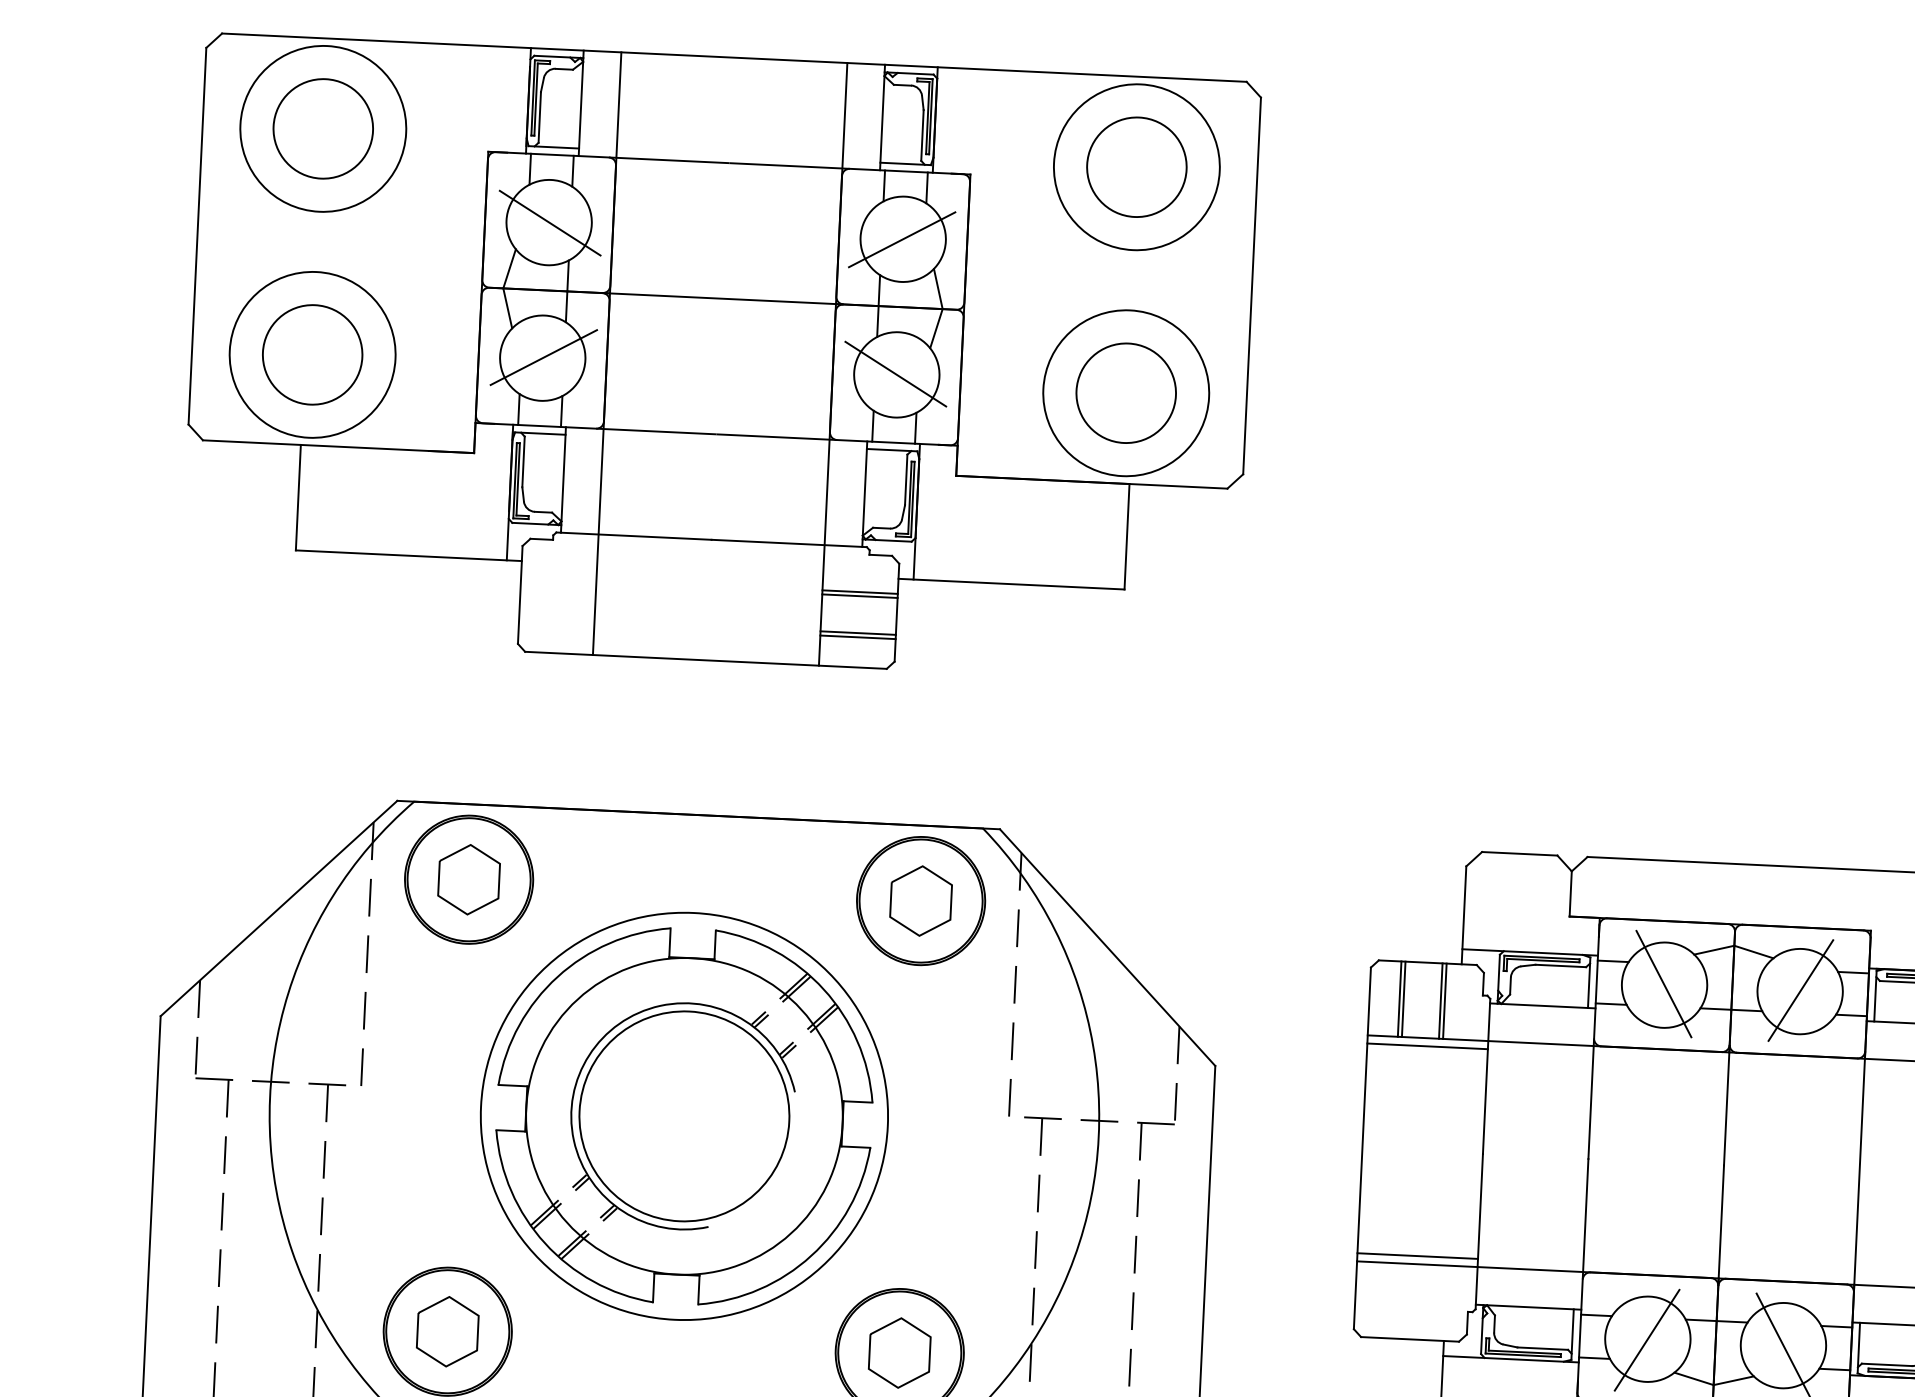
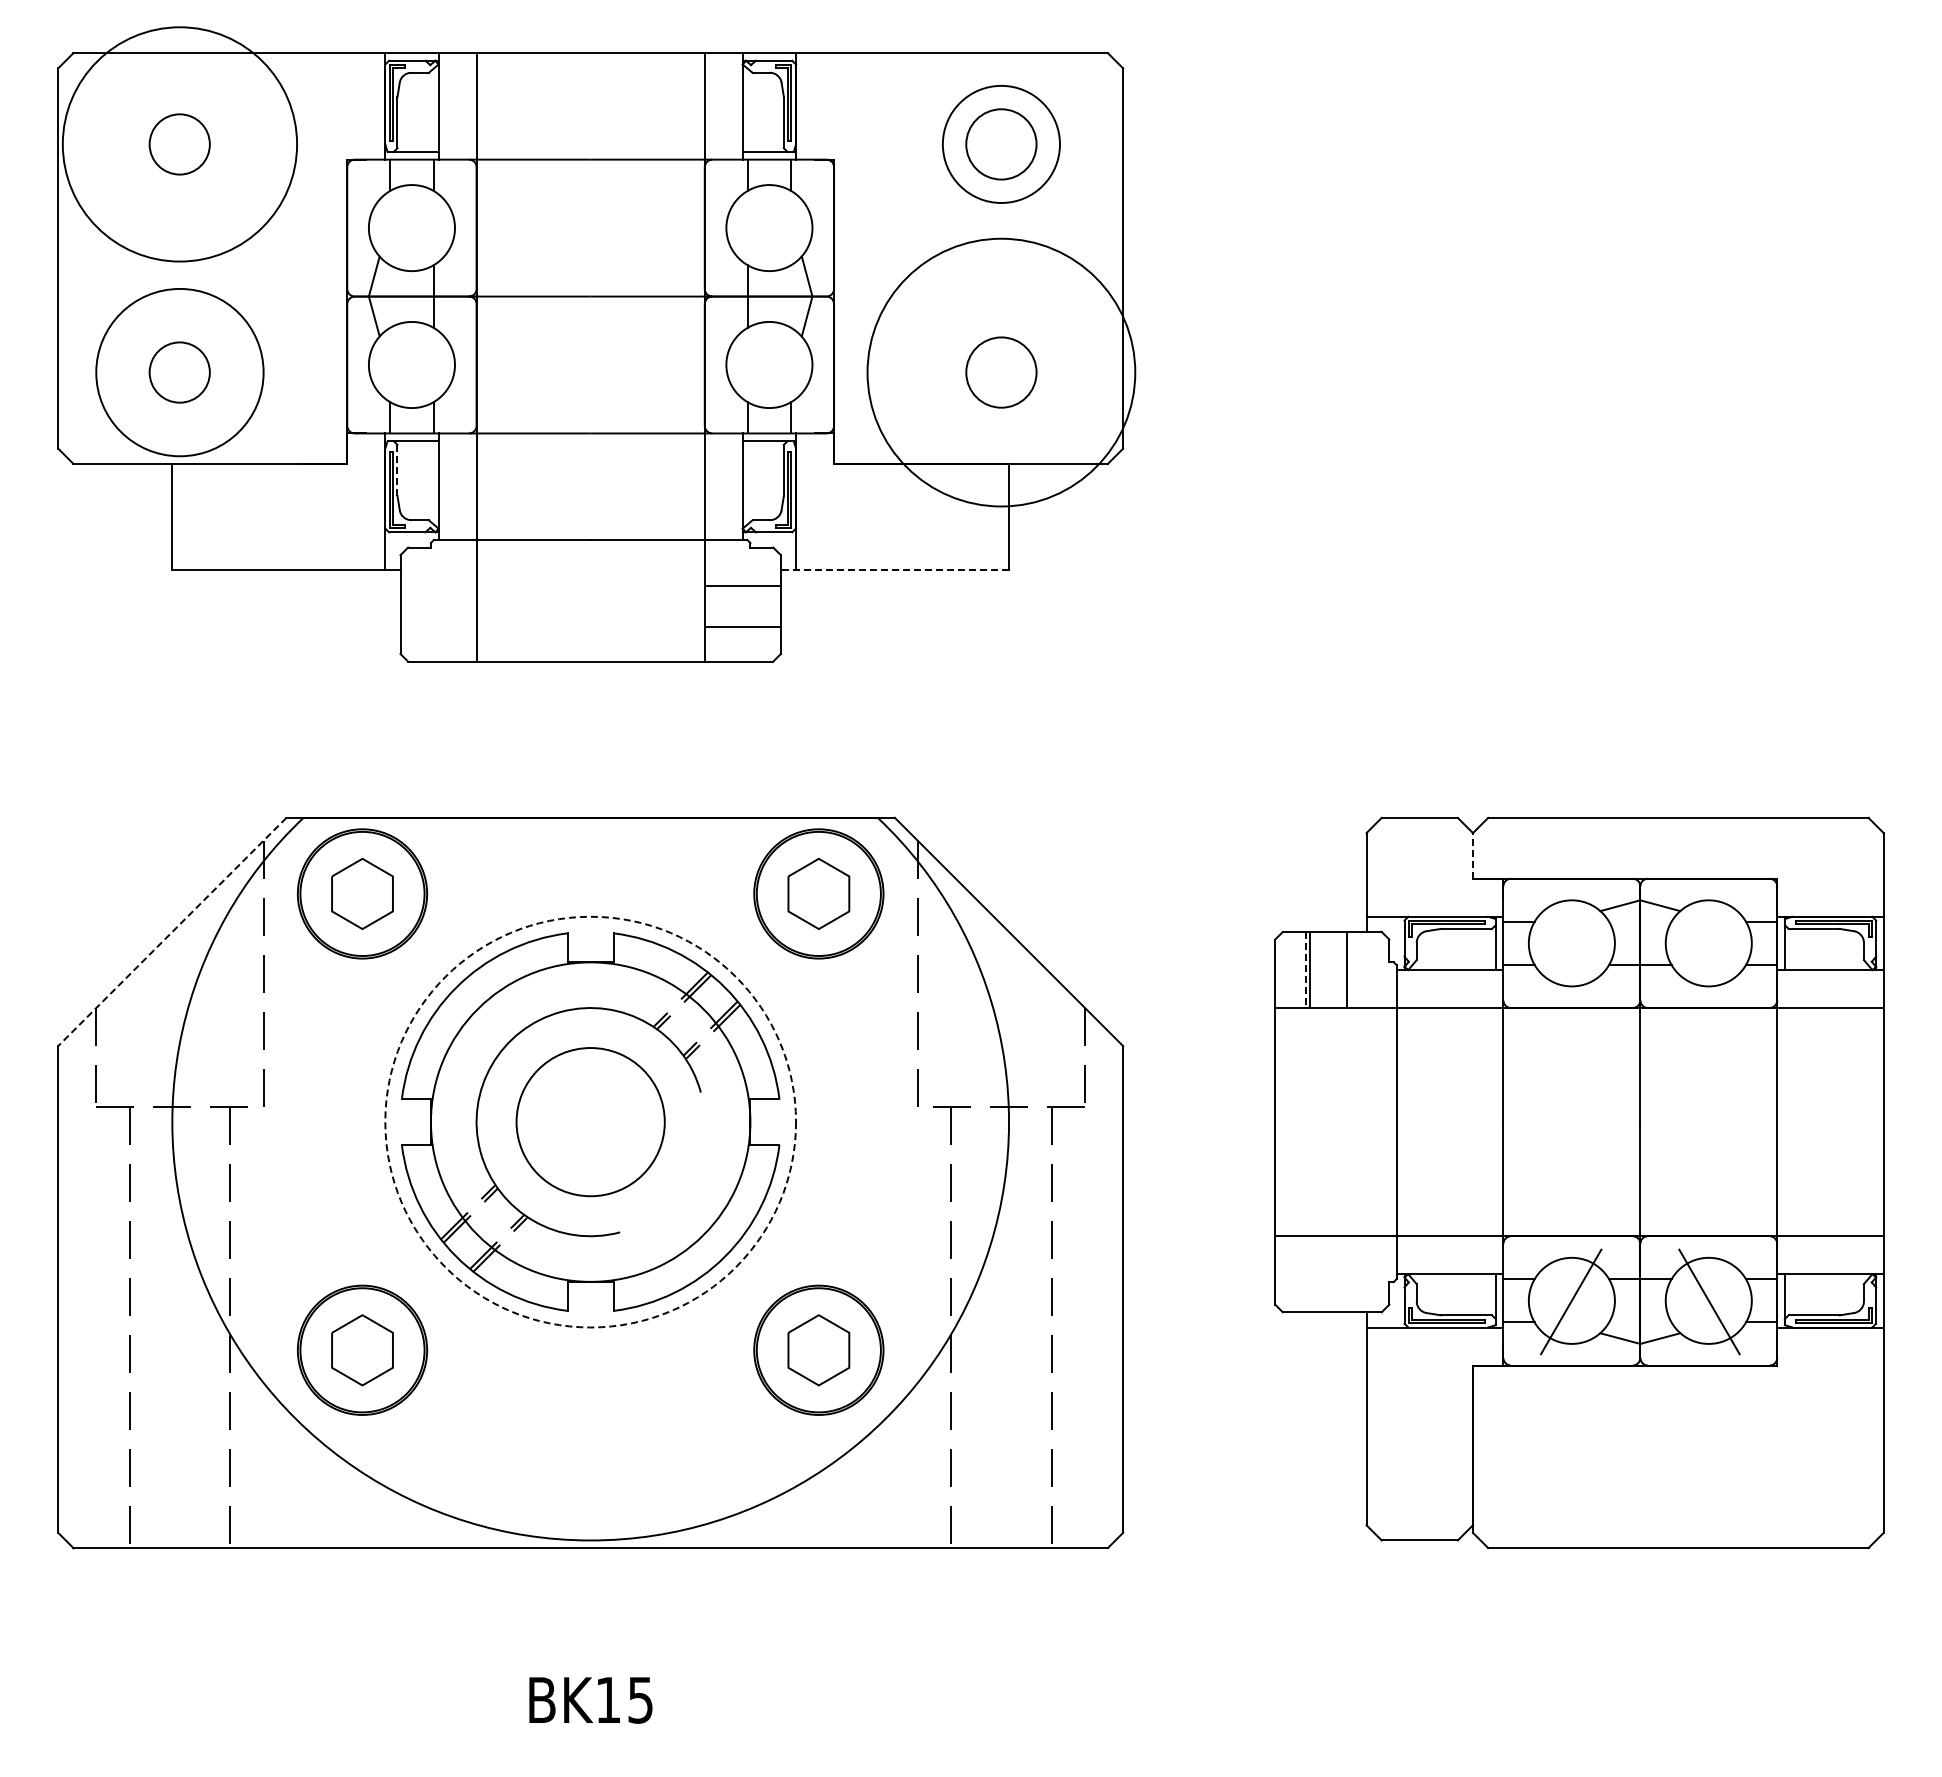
circle: (322, 128) -> (179, 144), size x0.6
circle: (322, 128) -> (179, 144), size x1.4
circle: (1136, 167) -> (1001, 144), size x0.7
circle: (1136, 167) -> (1001, 144), size x0.7
line: (549, 223) -> (412, 228), removed
line: (902, 239) -> (768, 228), removed
circle: (312, 354) -> (179, 372), size x0.6
line: (543, 356) -> (412, 363), removed
line: (895, 373) -> (768, 363), removed
circle: (1126, 393) -> (1001, 372), size x0.7
circle: (1126, 393) -> (1001, 372), size x1.6
line: (523, 462) -> (397, 470), solid -> dashed
line: (1011, 584) -> (894, 570), solid -> dashed
line: (859, 595) -> (742, 589), removed
line: (857, 637) -> (742, 631), removed
line: (1571, 893) -> (1473, 855), solid -> dashed
line: (278, 909) -> (171, 932), solid -> dashed
line: (1663, 984) -> (1570, 942), removed
line: (1800, 990) -> (1709, 942), removed
line: (1399, 999) -> (1305, 970), solid -> dashed
line: (1445, 1000) -> (1351, 969), removed
line: (1427, 1046) -> (1335, 1016), removed
circle: (684, 1115) -> (590, 1121), solid -> dashed
circle: (684, 1116) -> (590, 1122), size x0.7
line: (1417, 1256) -> (1335, 1228), removed

